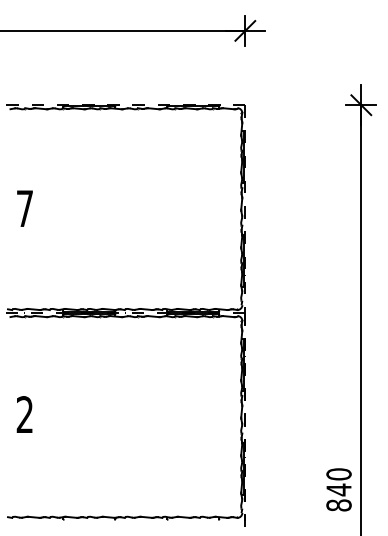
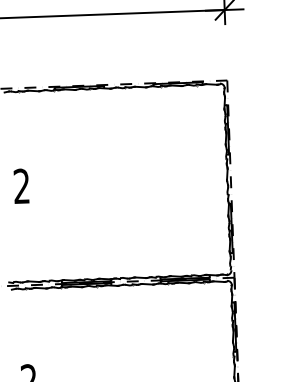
text: (24, 208) -> (21, 186), 7 -> 2

